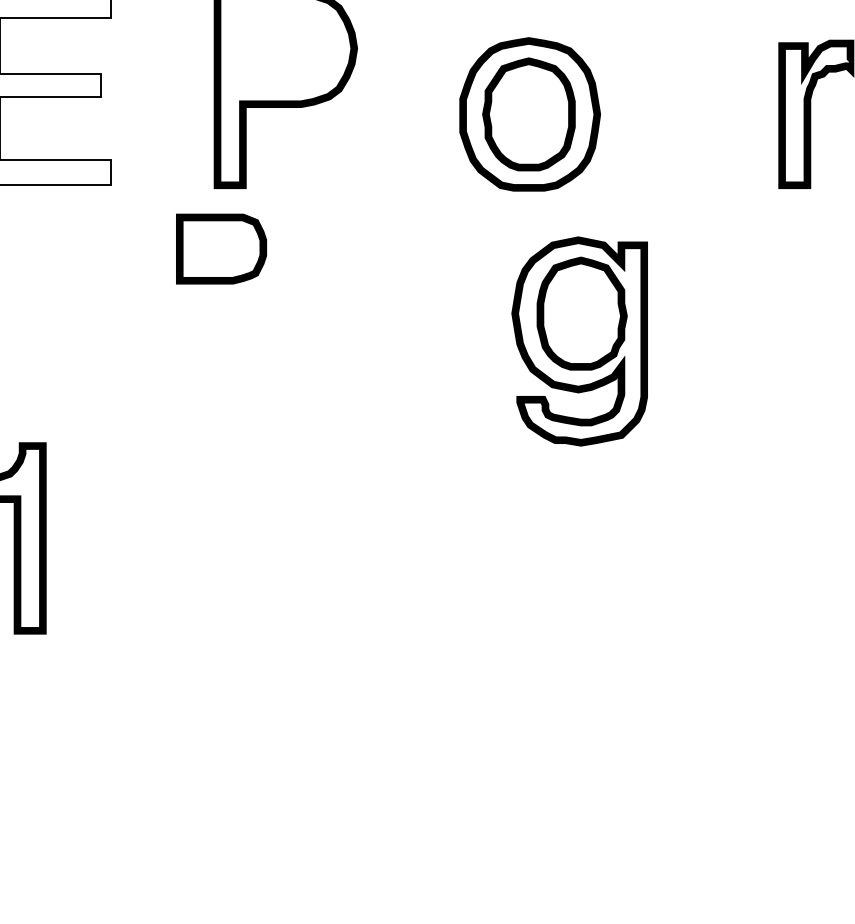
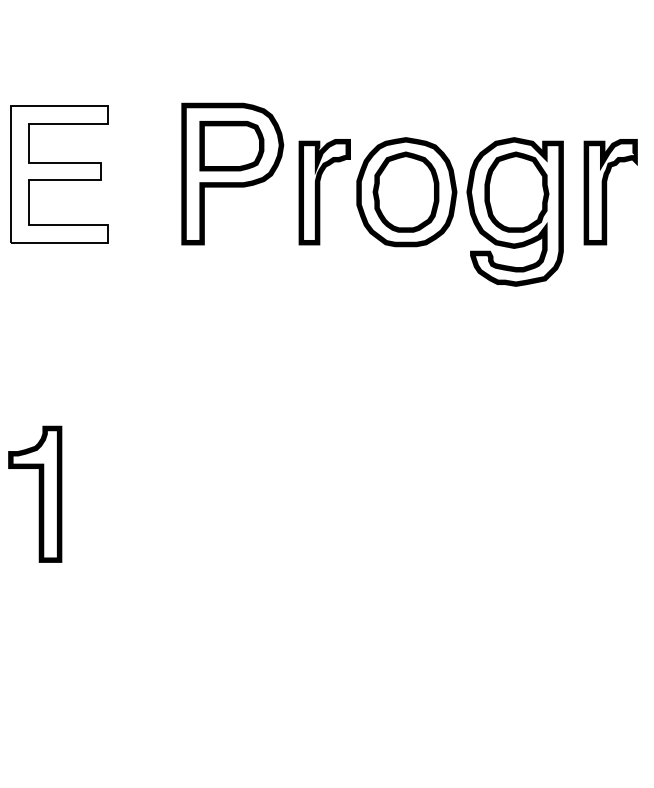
part: (414, 114) -> (324, 192), added
part: (220, 249) -> (231, 146), moved
part: (578, 340) -> (514, 211), moved

